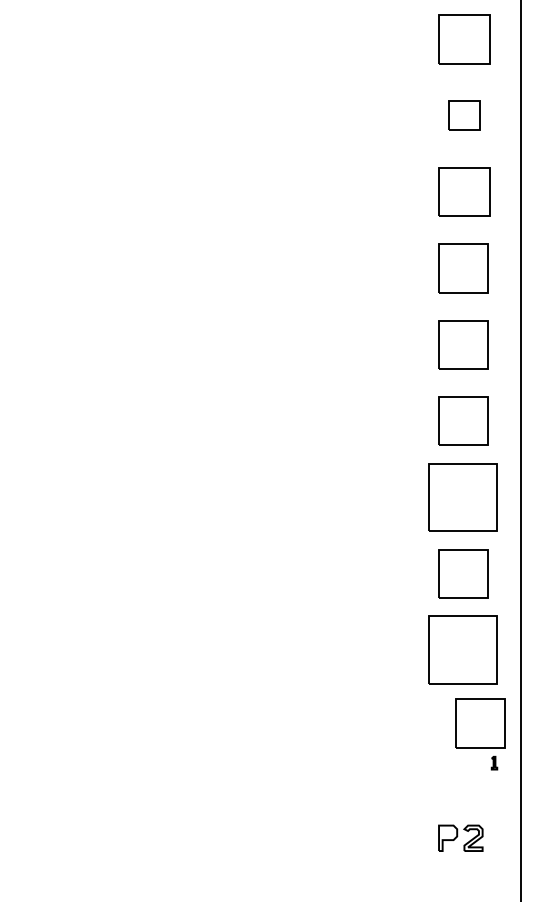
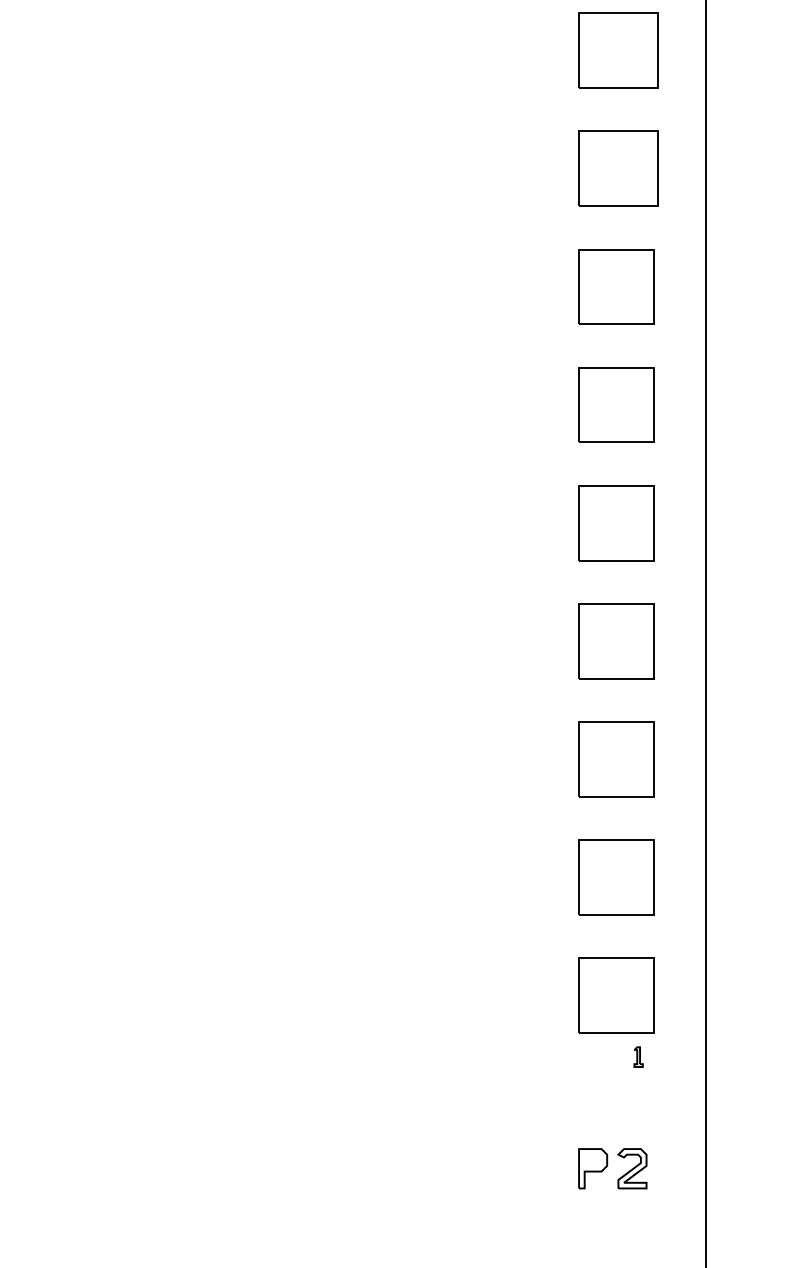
part: (464, 115) -> (618, 50), size x1.67
part: (463, 497) -> (616, 641), size x0.71
part: (463, 649) -> (616, 876), size x0.71
part: (480, 734) -> (616, 1012), moved

